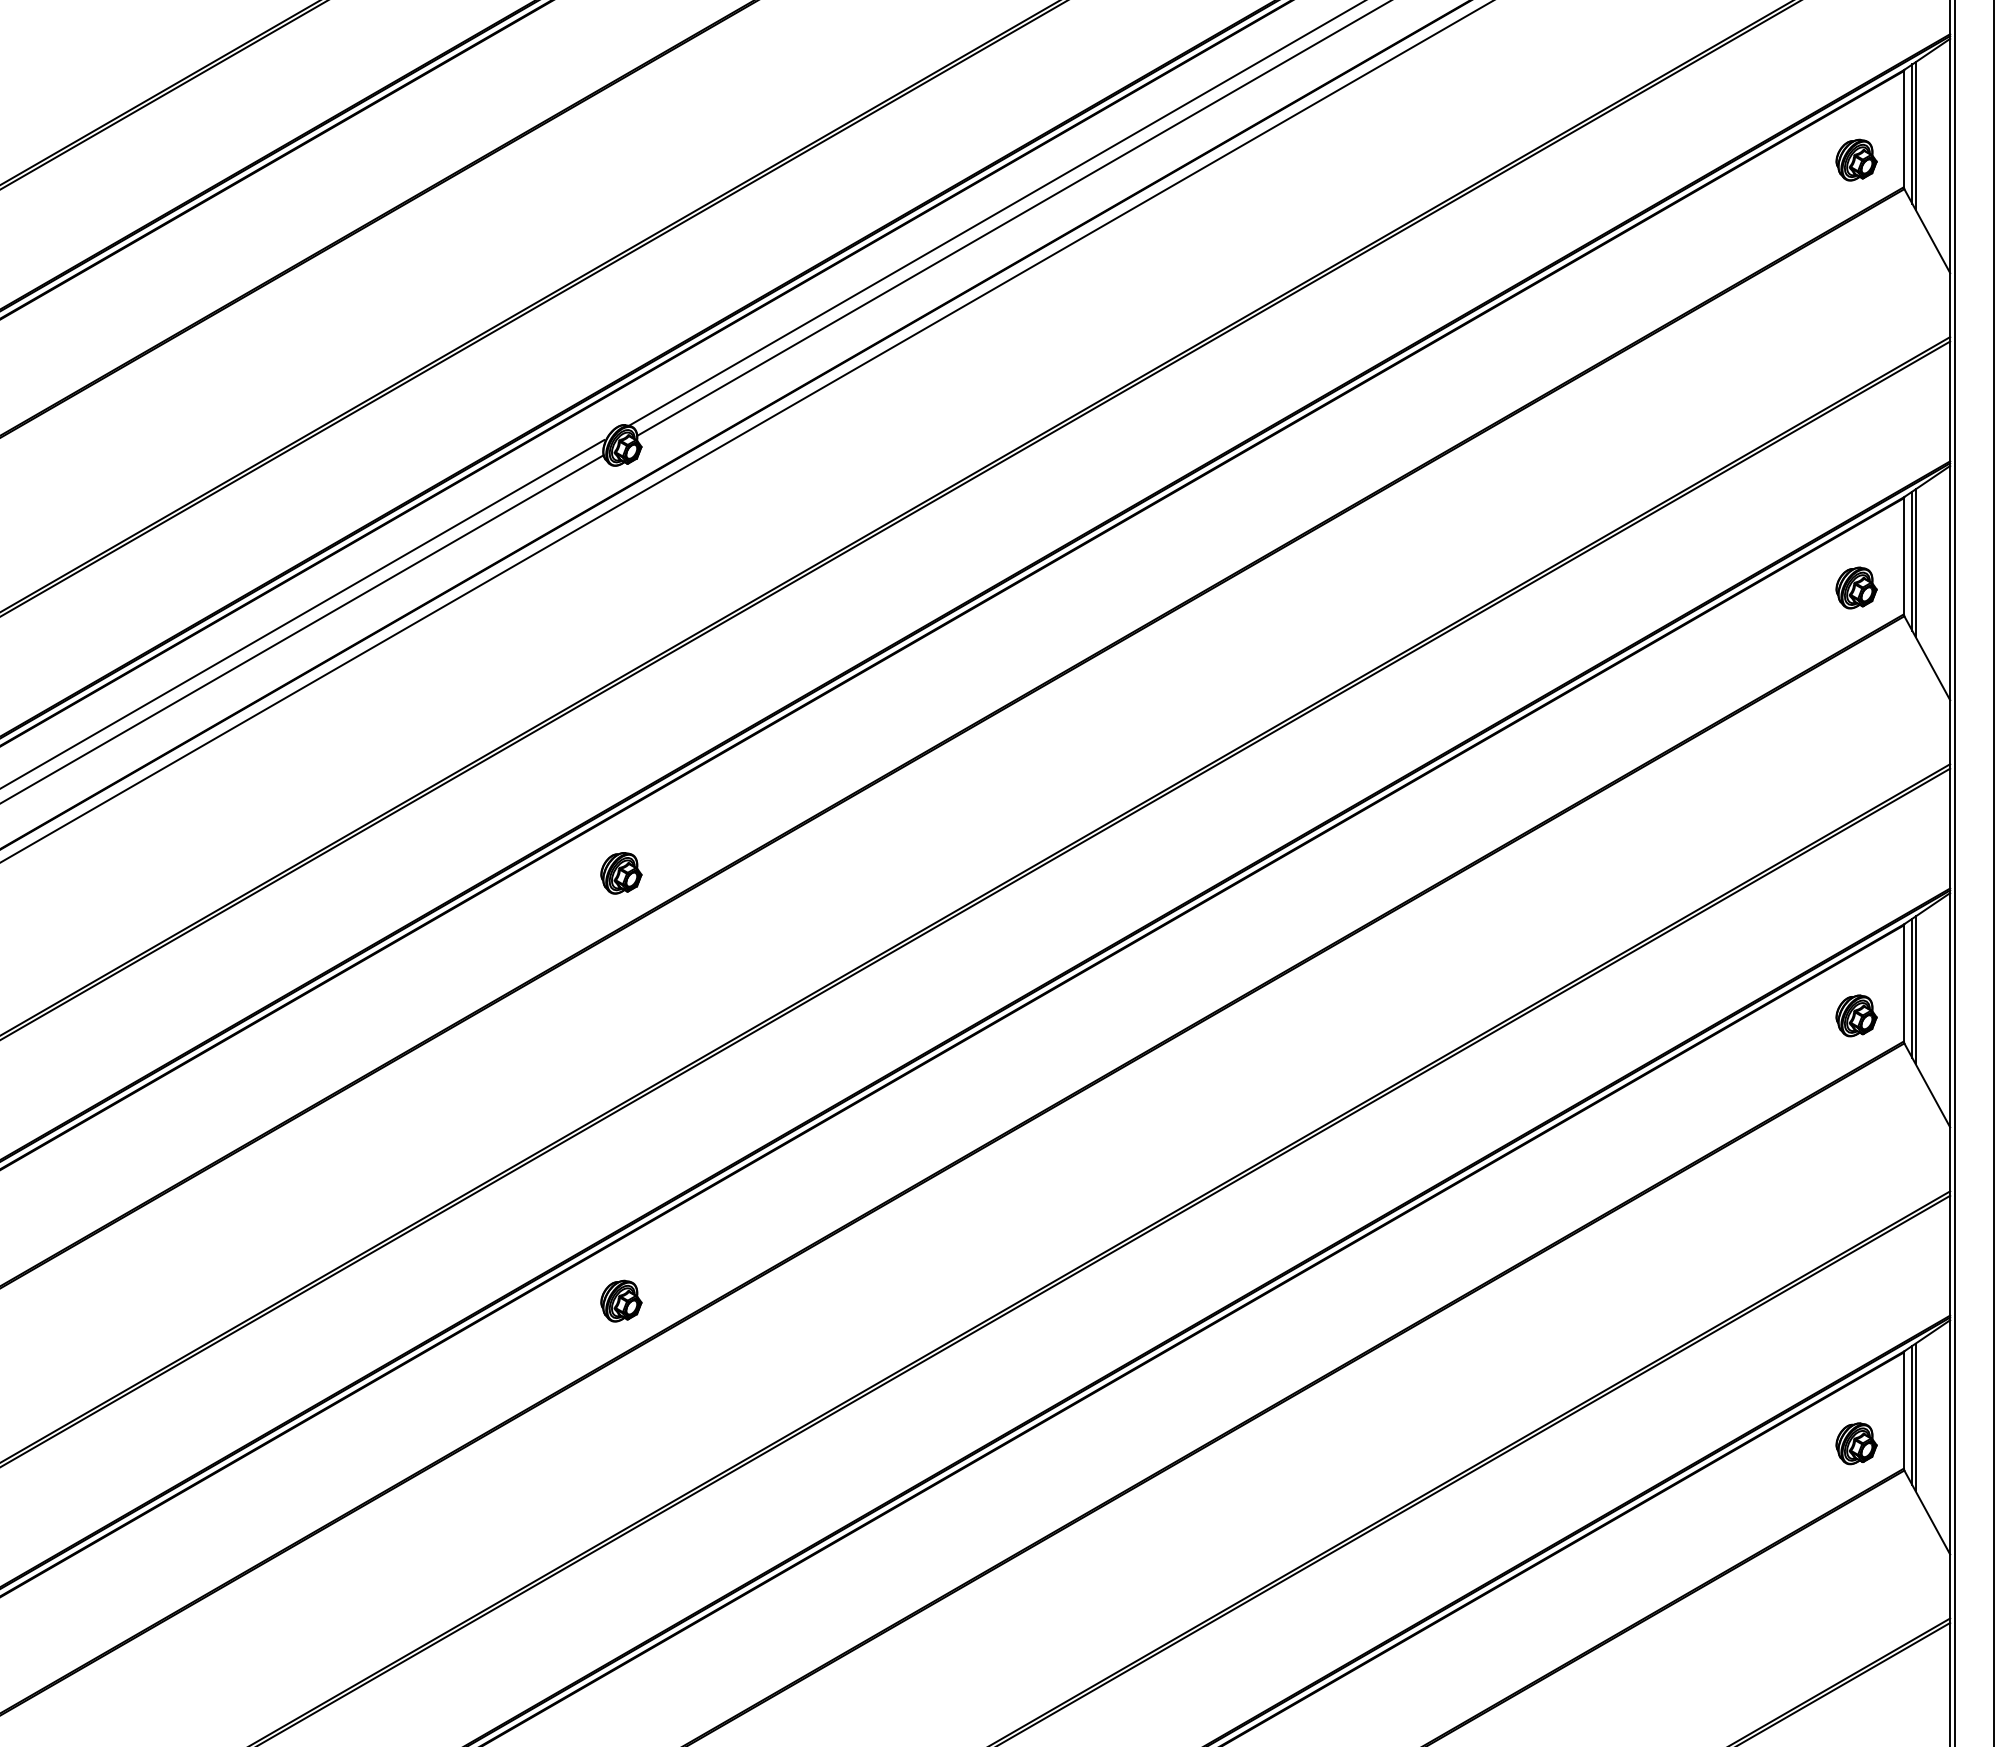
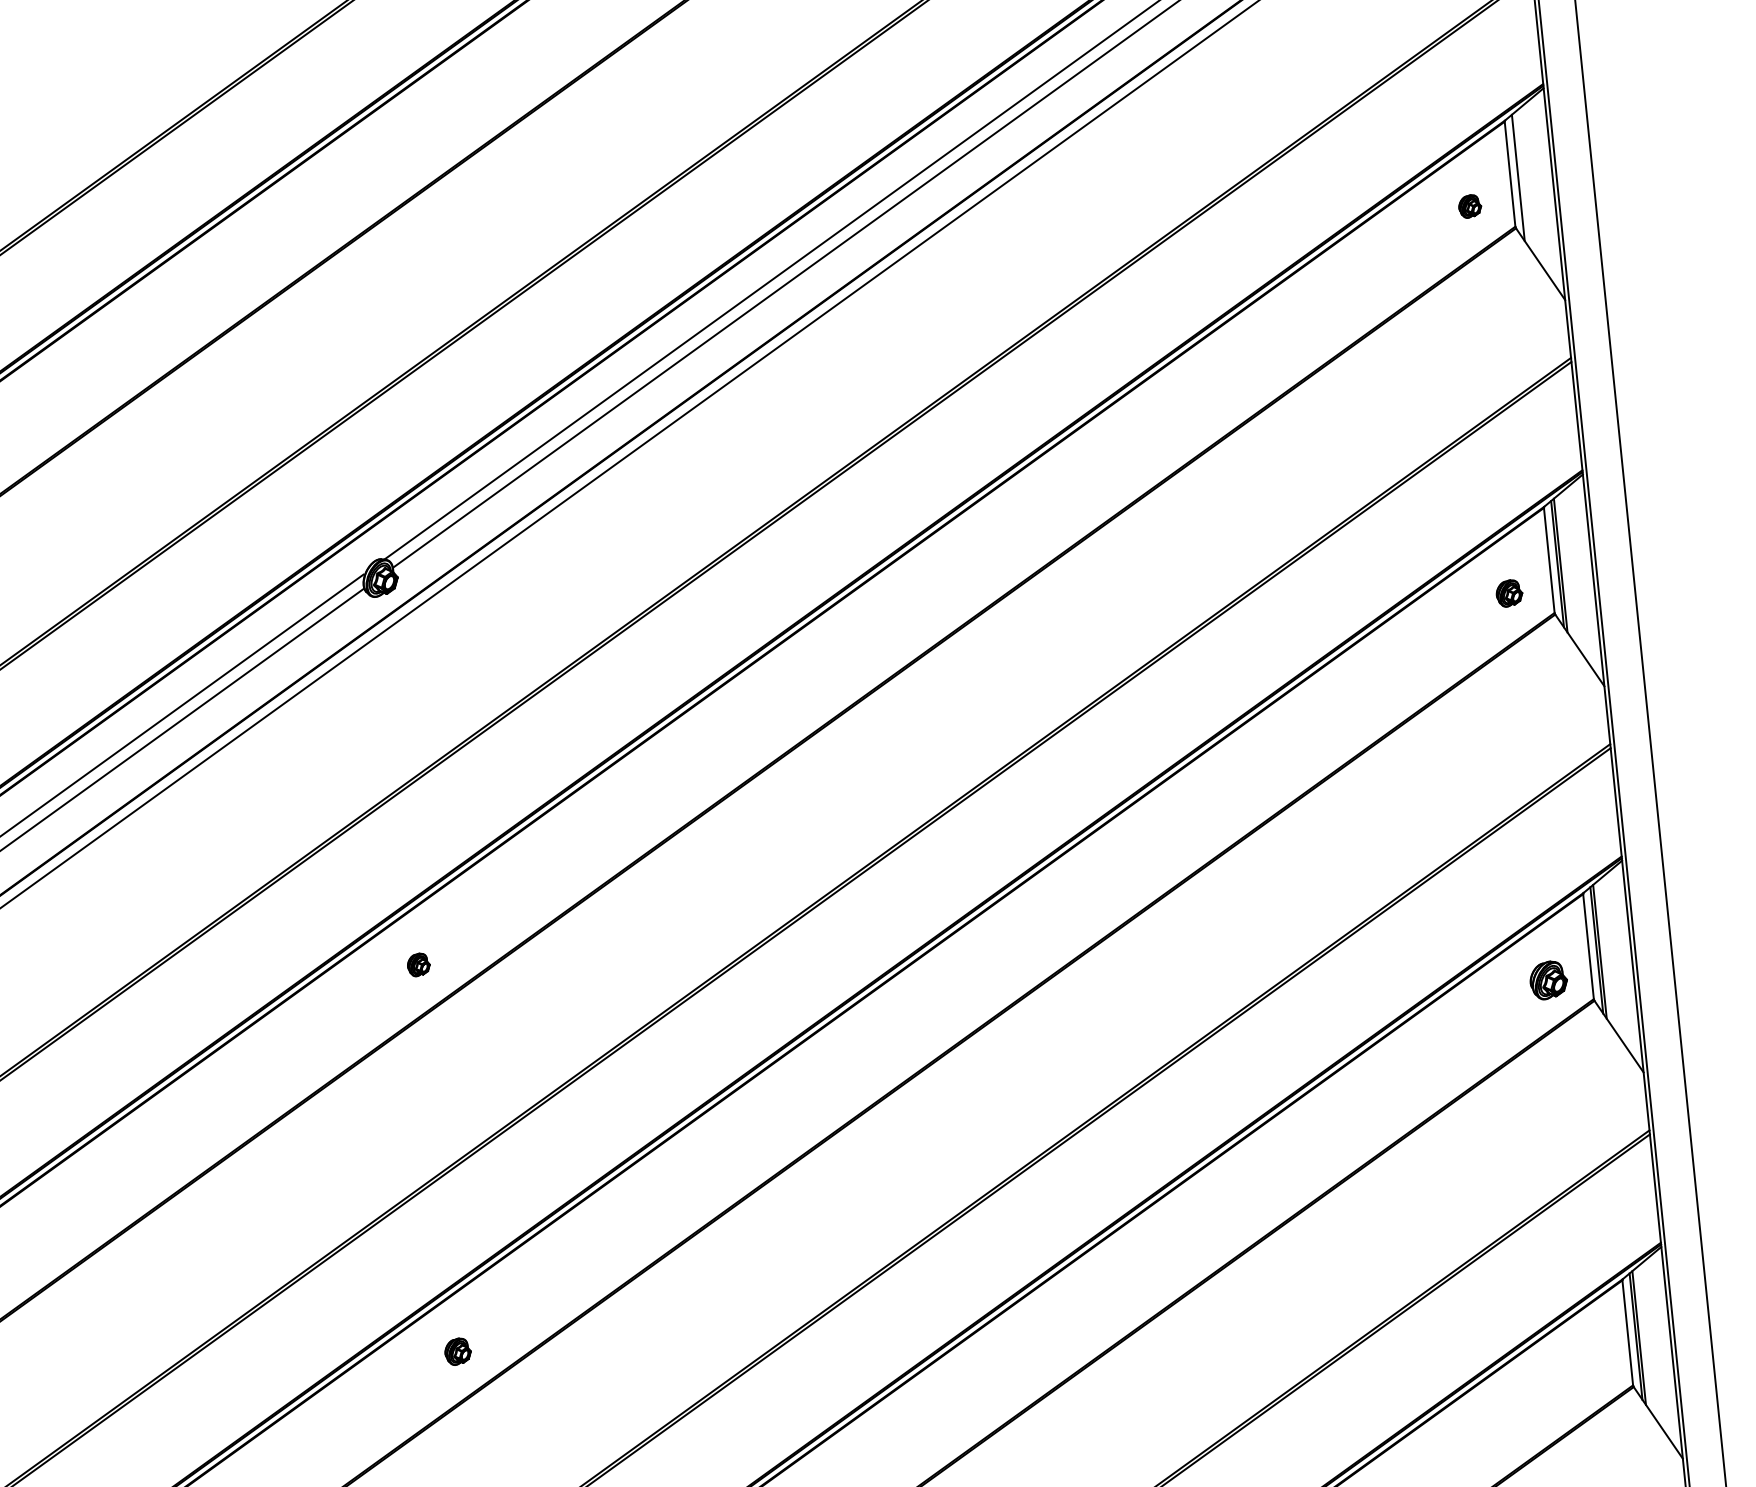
line: (1915, 136) -> (1521, 179), removed
part: (1856, 159) -> (1470, 205), size x0.6
part: (1856, 587) -> (1509, 592), size x0.7
part: (621, 873) -> (418, 965), size x0.6
part: (621, 1300) -> (458, 1351), size x0.7
part: (1856, 1443) -> (1587, 1366), removed

